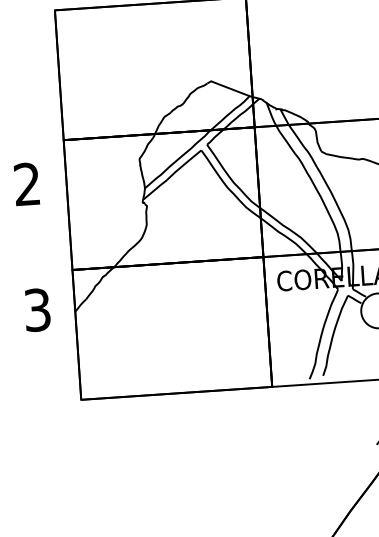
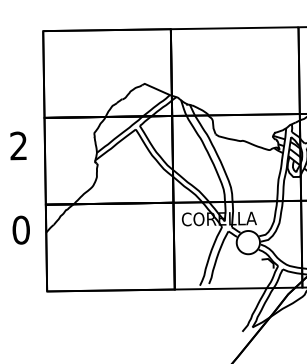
text: (36, 309) -> (20, 229), 3 -> 0

